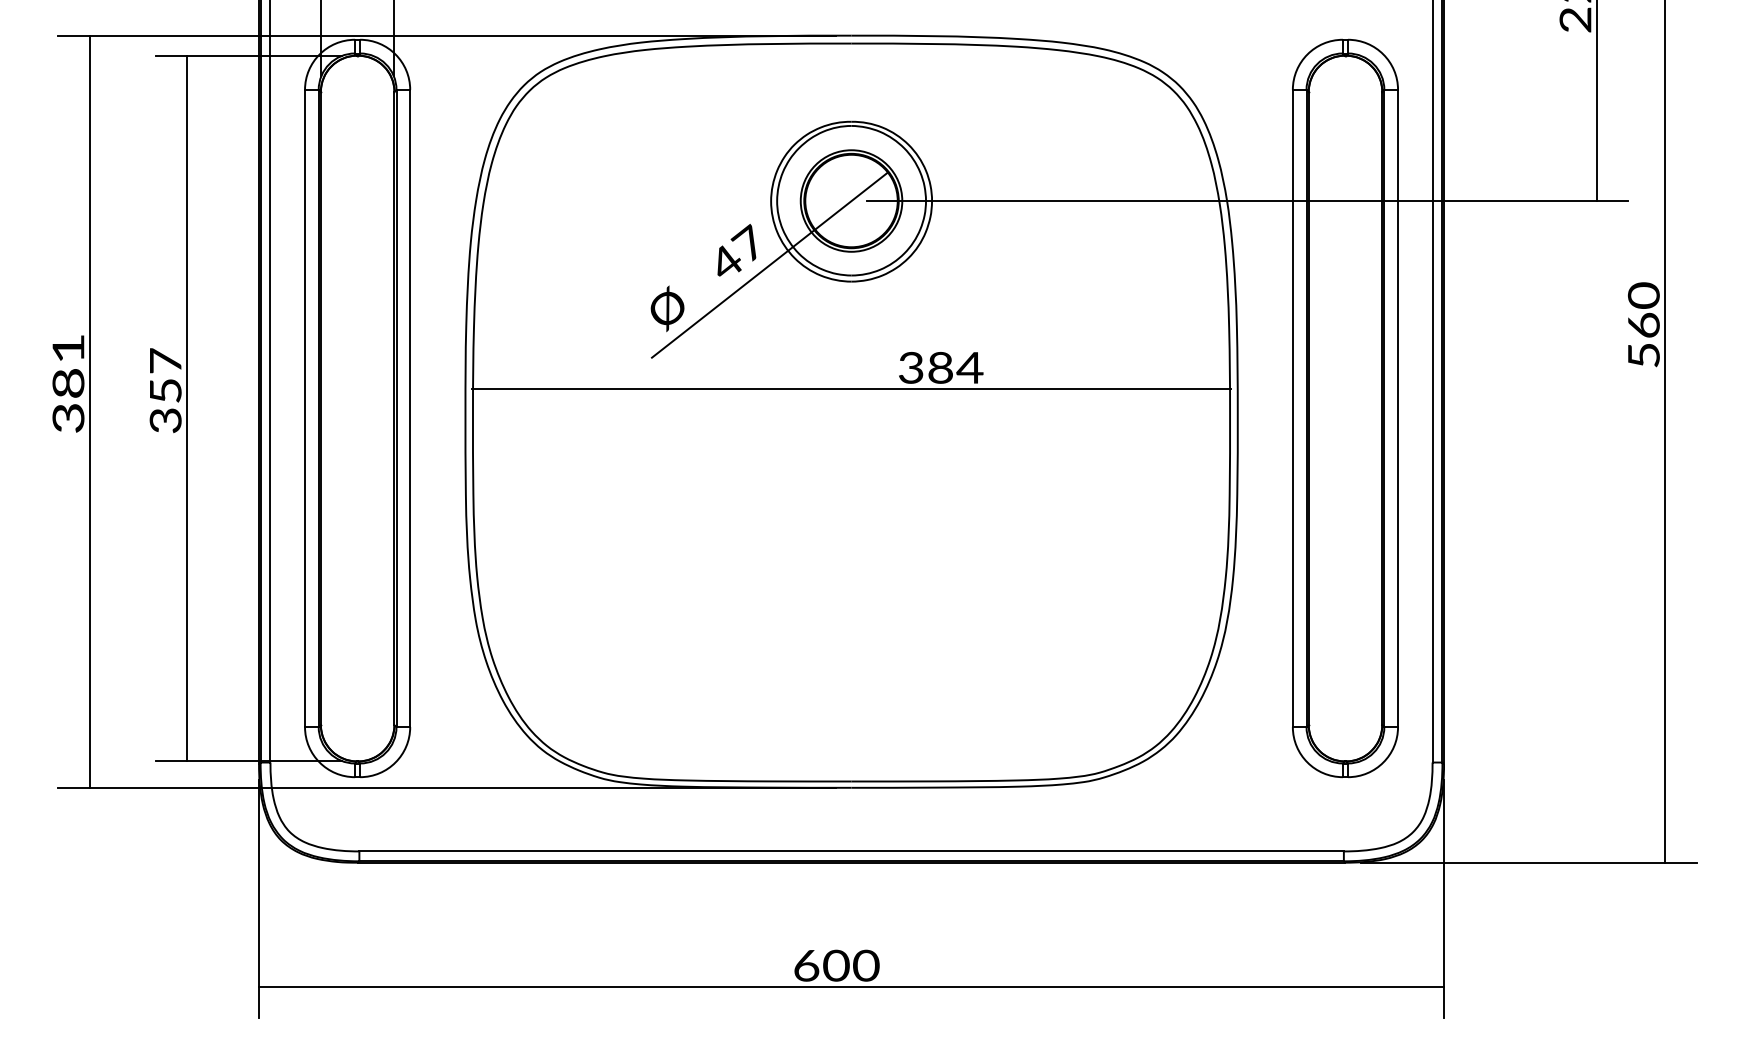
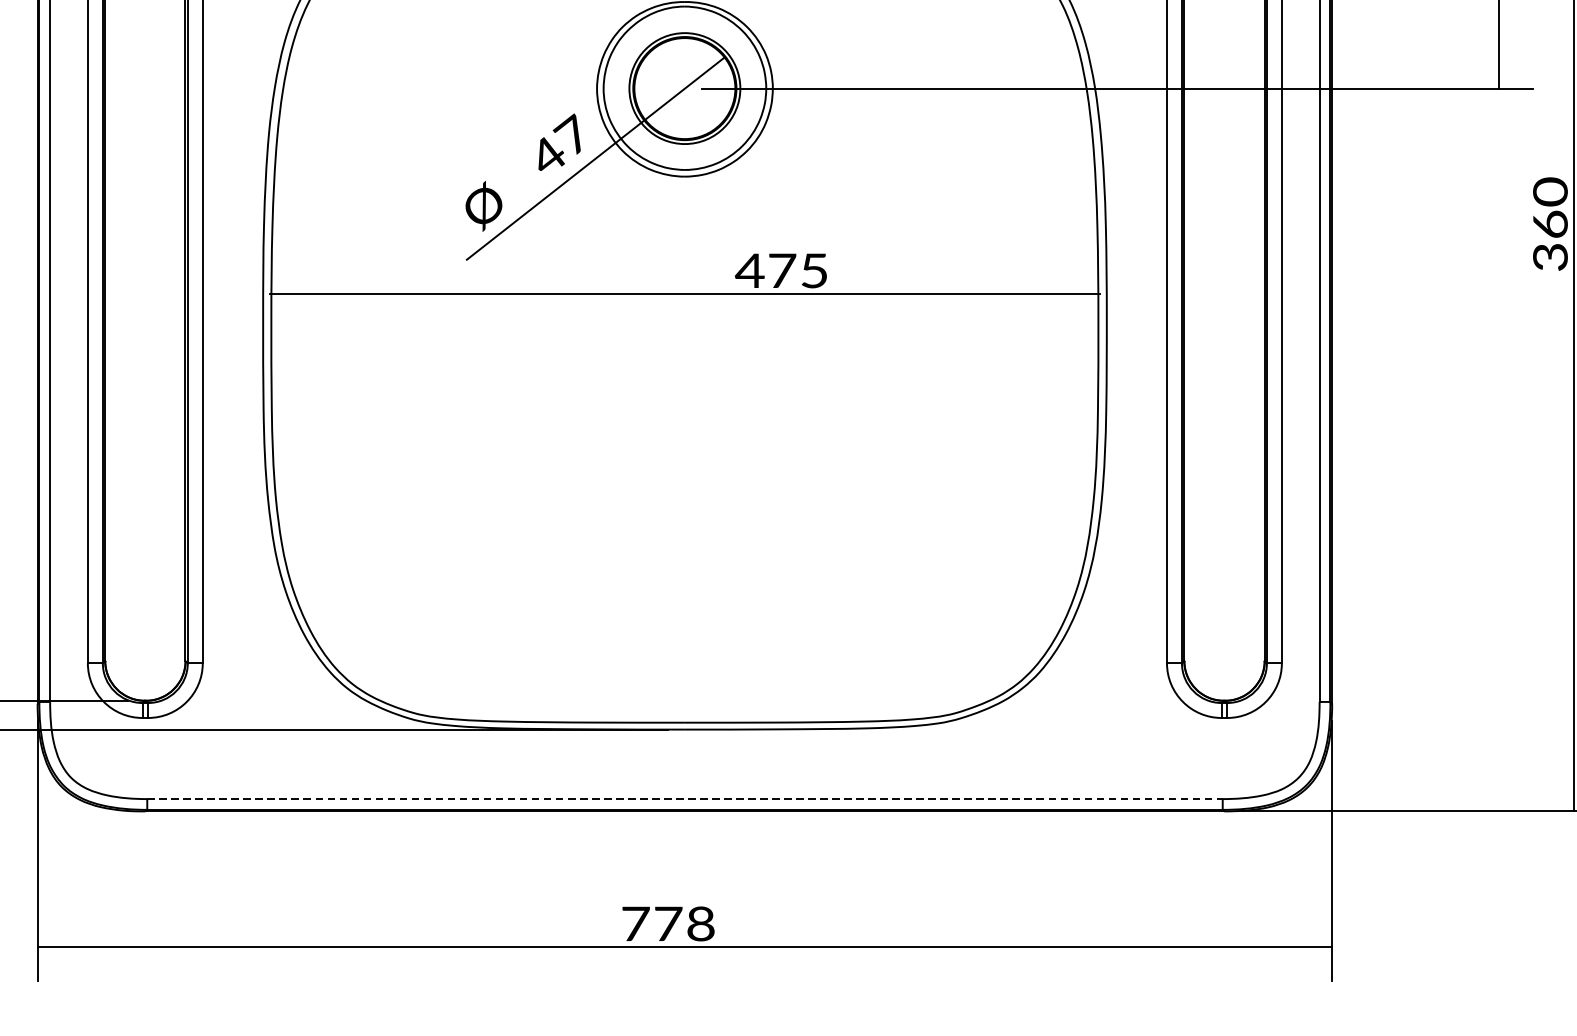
text: (1643, 355) -> (1550, 257), 560 -> 360
text: (940, 367) -> (782, 270), 384 -> 475
line: (852, 851) -> (685, 799), solid -> dashed
text: (836, 965) -> (668, 923), 600 -> 778

